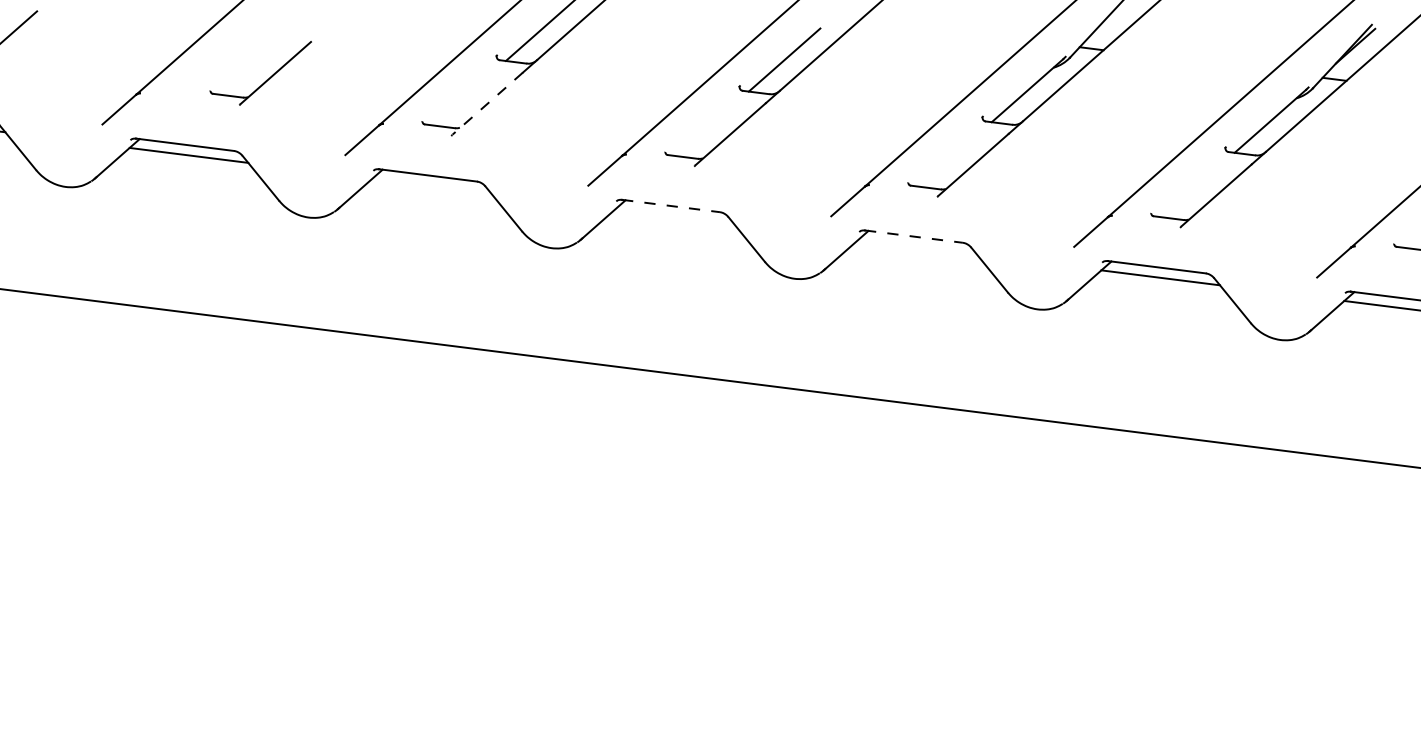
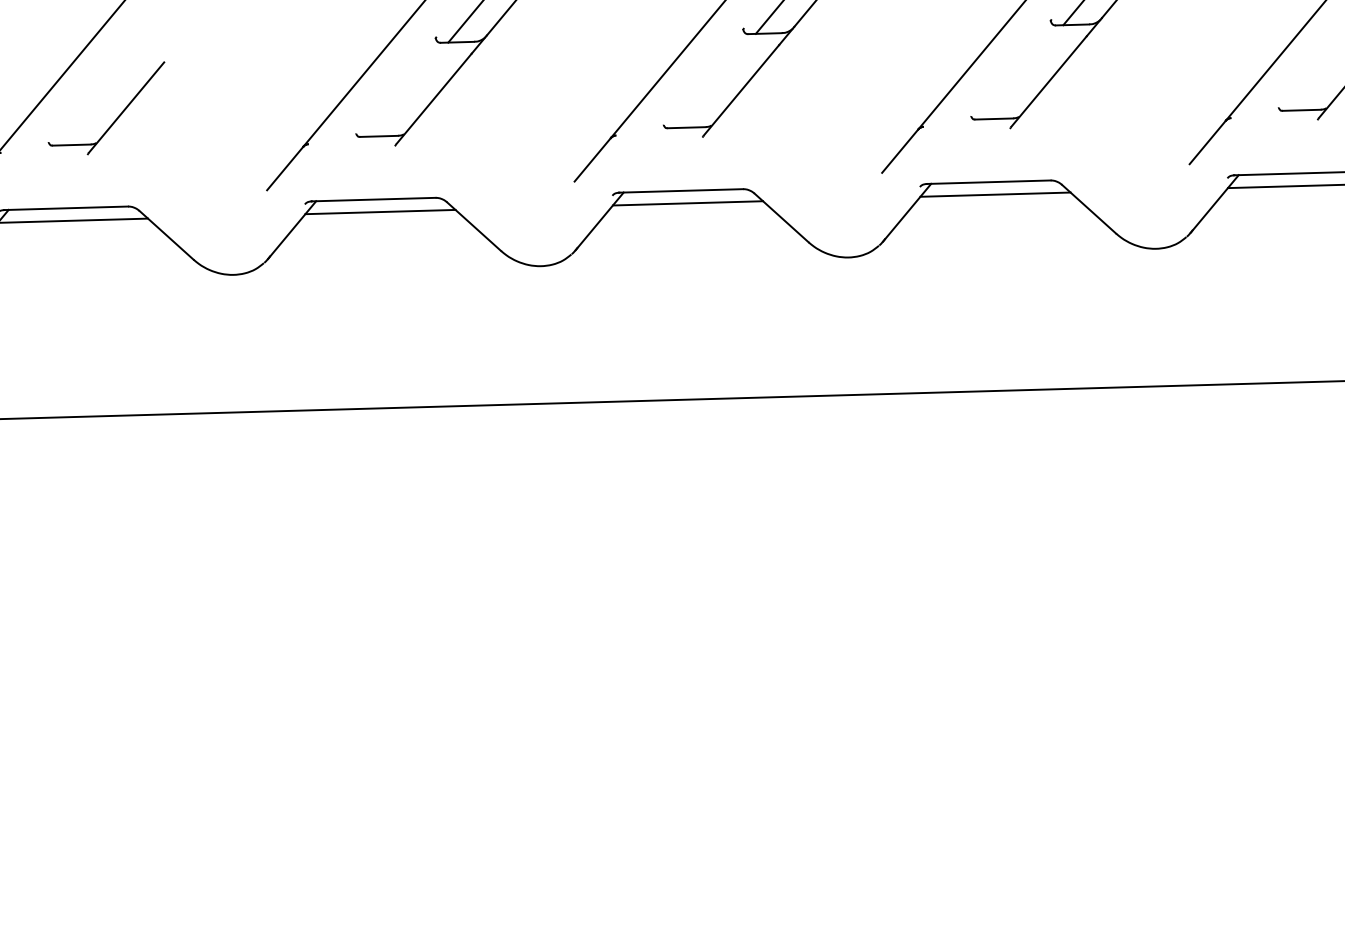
part: (266, 79) -> (116, 117), moved
line: (487, 103) -> (433, 98), dashed -> solid
line: (431, 185) -> (379, 211), added
line: (671, 206) -> (681, 191), dashed -> solid
line: (674, 216) -> (687, 203), added
line: (914, 236) -> (989, 181), dashed -> solid
line: (917, 246) -> (995, 193), added

